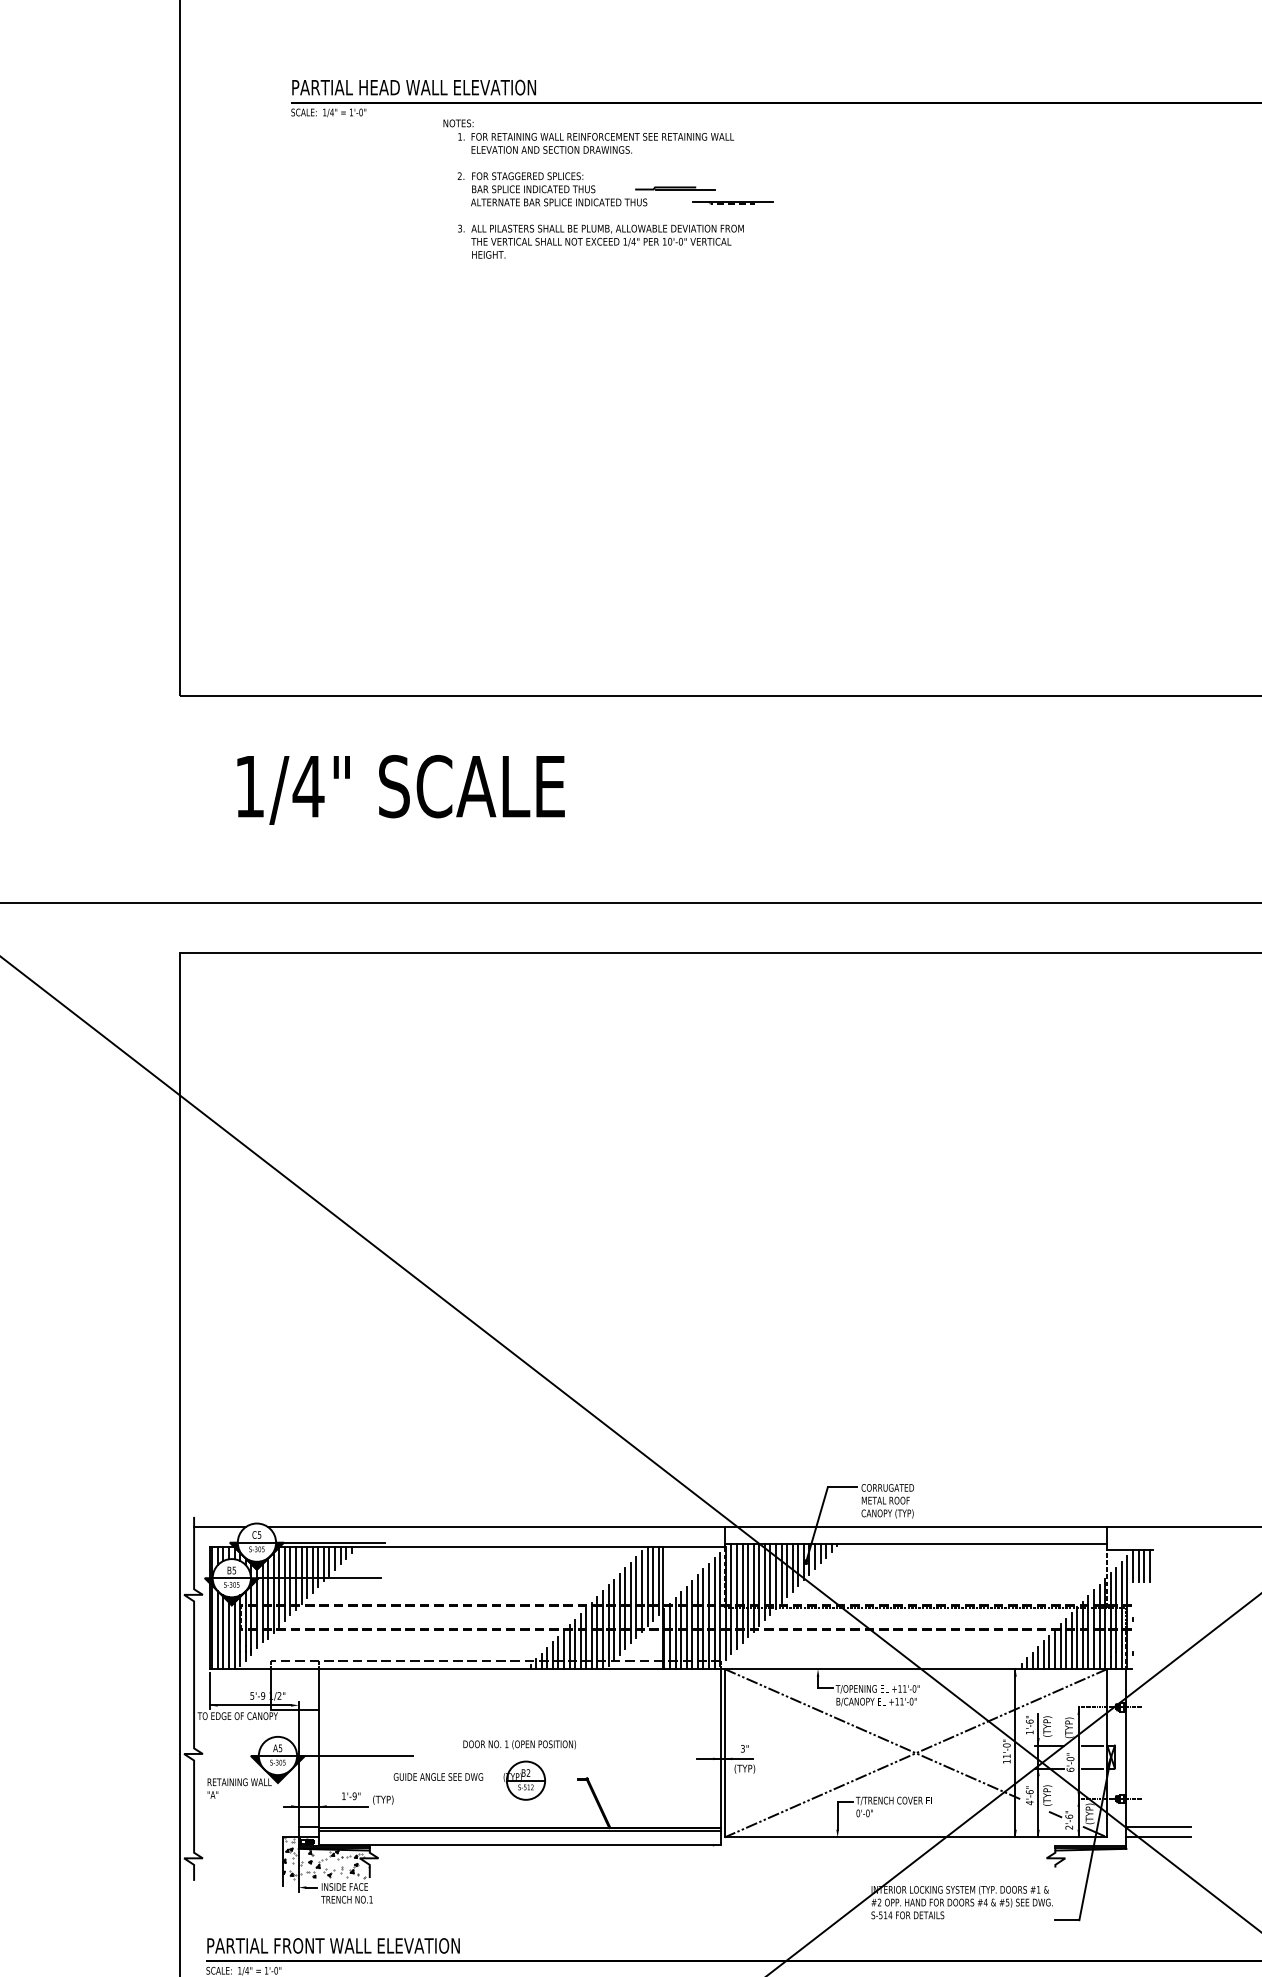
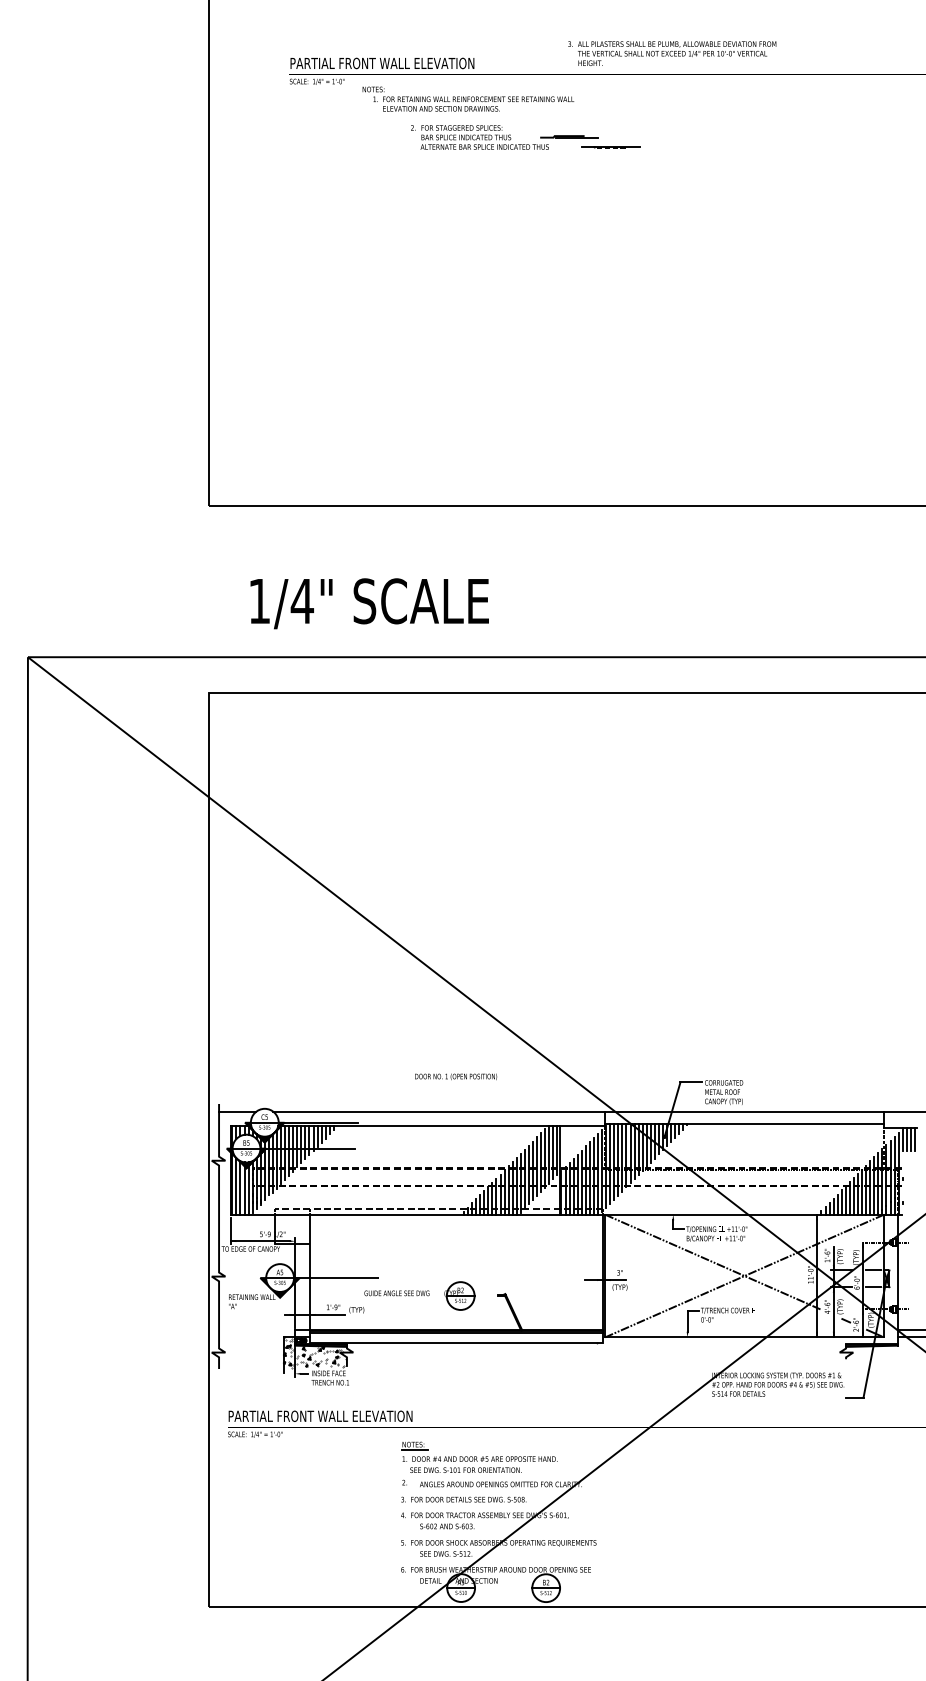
text: (452, 87) -> (407, 63), PARTIAL HEAD WALL ELEVATION -> PARTIAL FRONT WALL ELEVATION
text: (588, 135) -> (468, 98), moved
text: (601, 241) -> (672, 53), moved
text: (400, 789) -> (369, 603), moved
text: (520, 1744) -> (456, 1076), moved

